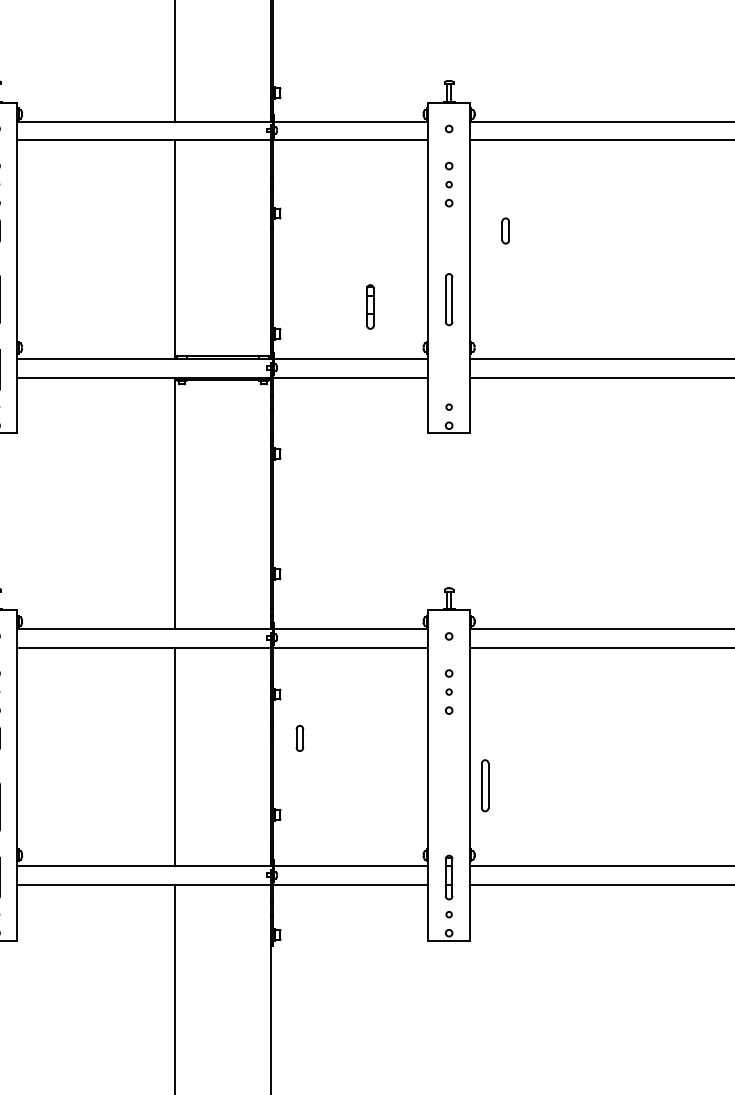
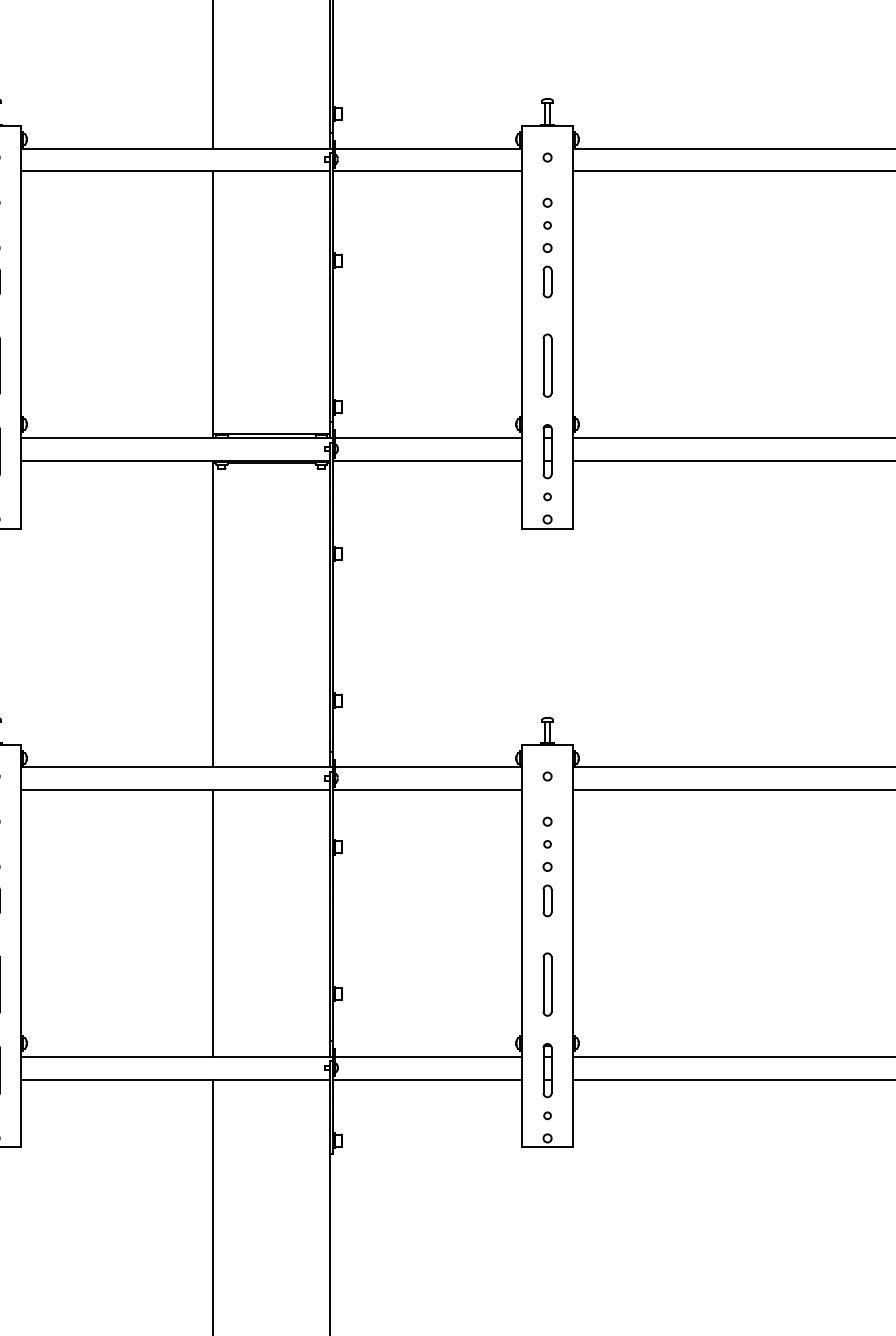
part: (505, 230) -> (547, 281), moved
part: (370, 306) -> (547, 451), moved
part: (299, 738) -> (547, 900), moved
part: (485, 785) -> (547, 984), moved

